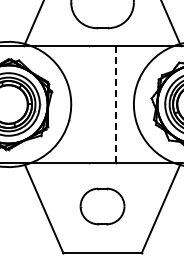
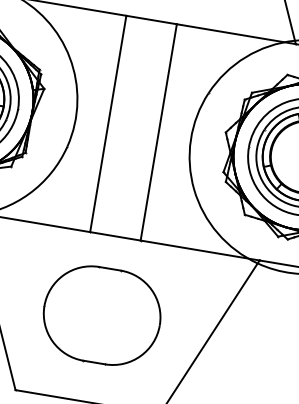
line: (88, 104) -> (107, 123), added
line: (116, 104) -> (159, 132), dashed -> solid
part: (102, 206) -> (101, 316), size x1.43

